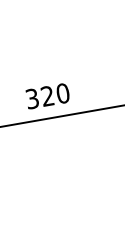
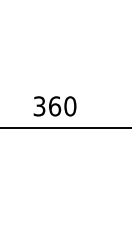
text: (48, 96) -> (55, 106), 320 -> 360

